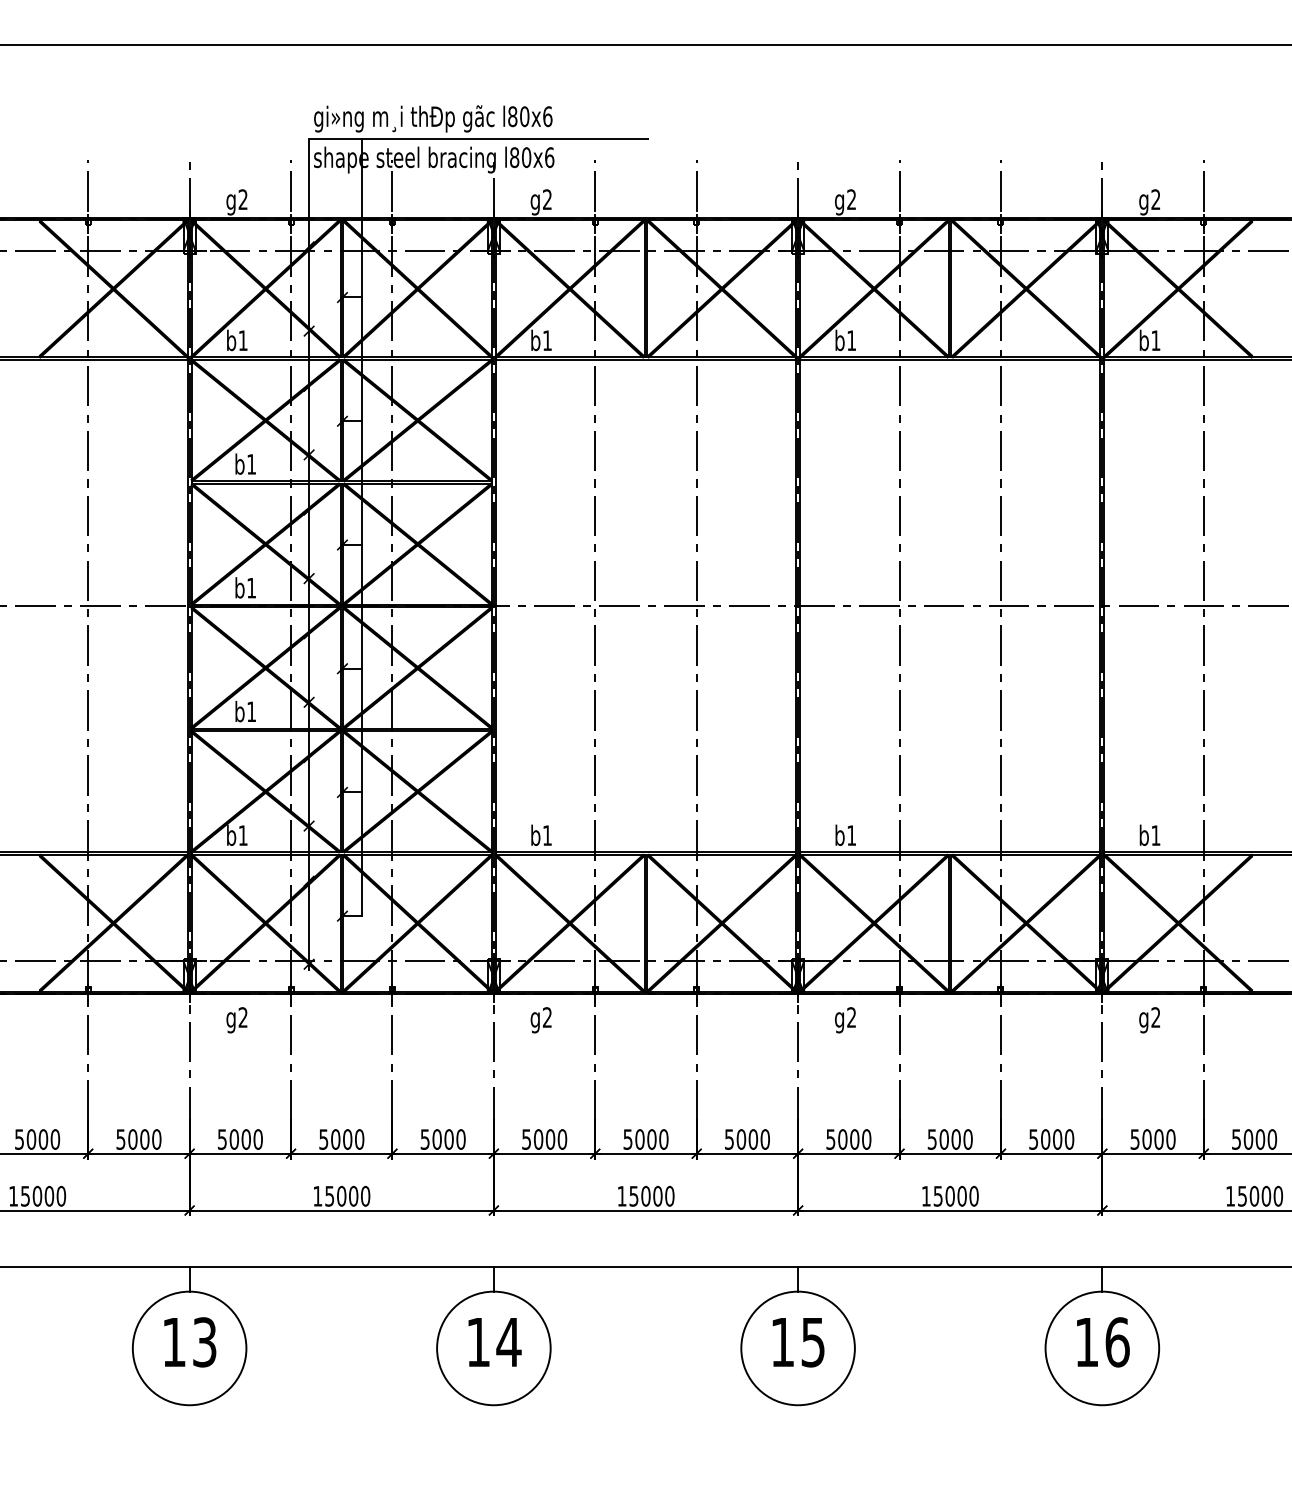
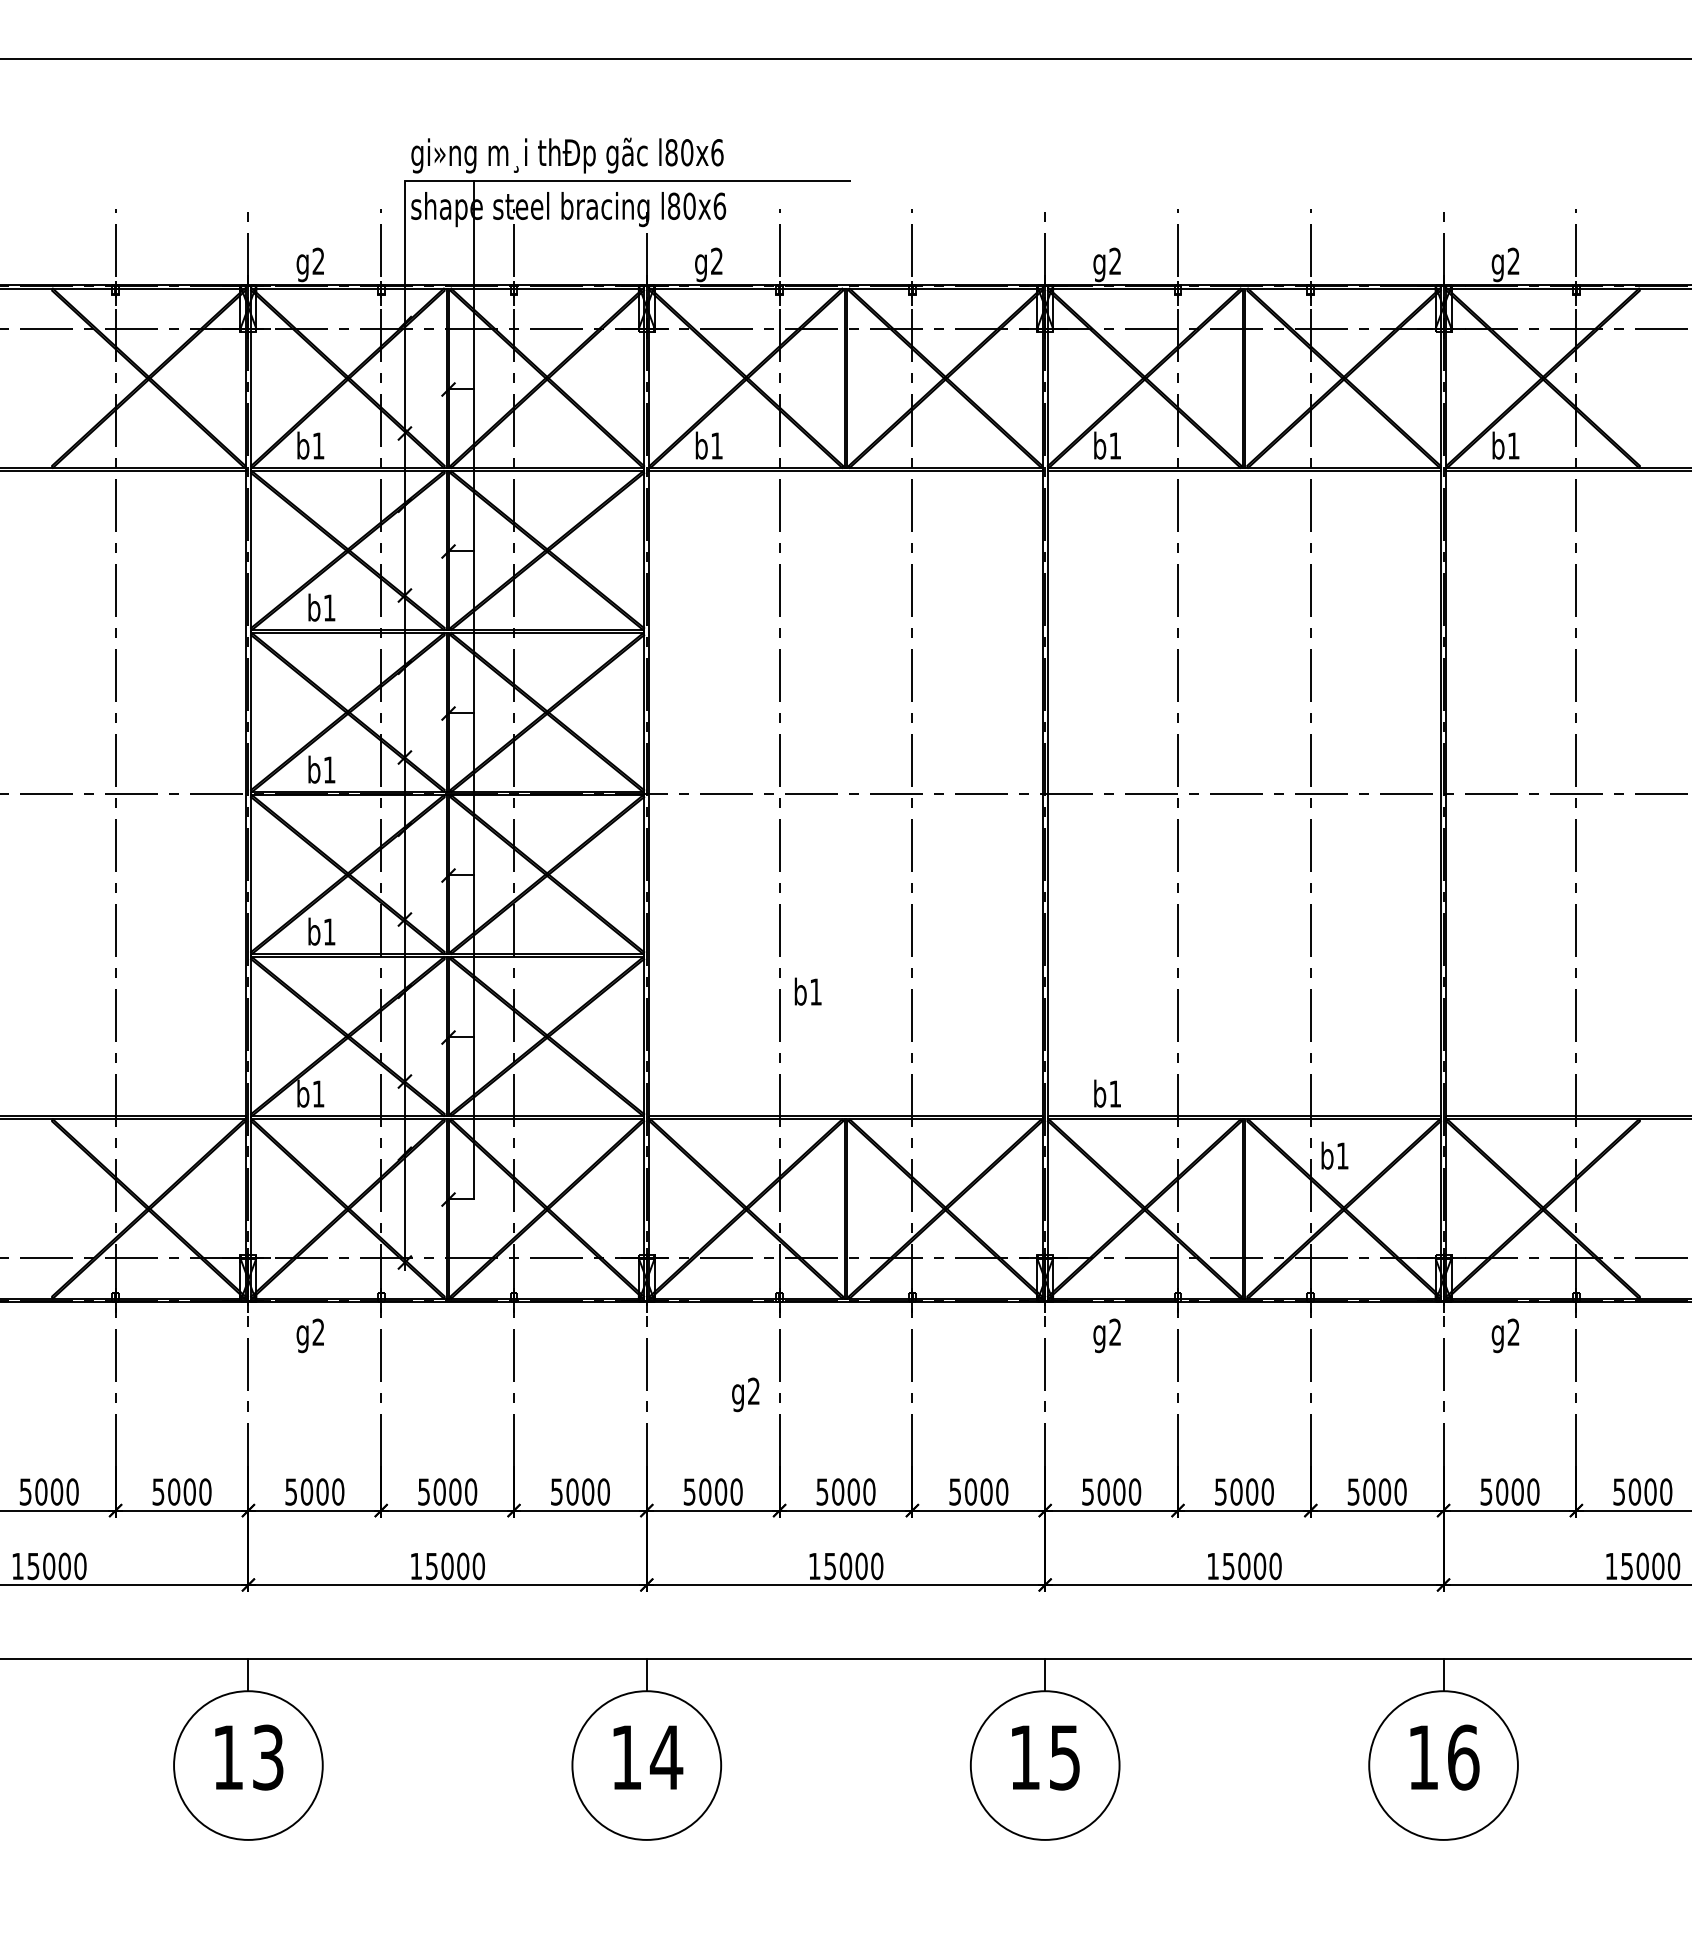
text: (540, 835) -> (807, 991), moved
text: (1149, 835) -> (1334, 1155), moved
text: (540, 1019) -> (745, 1394), moved

